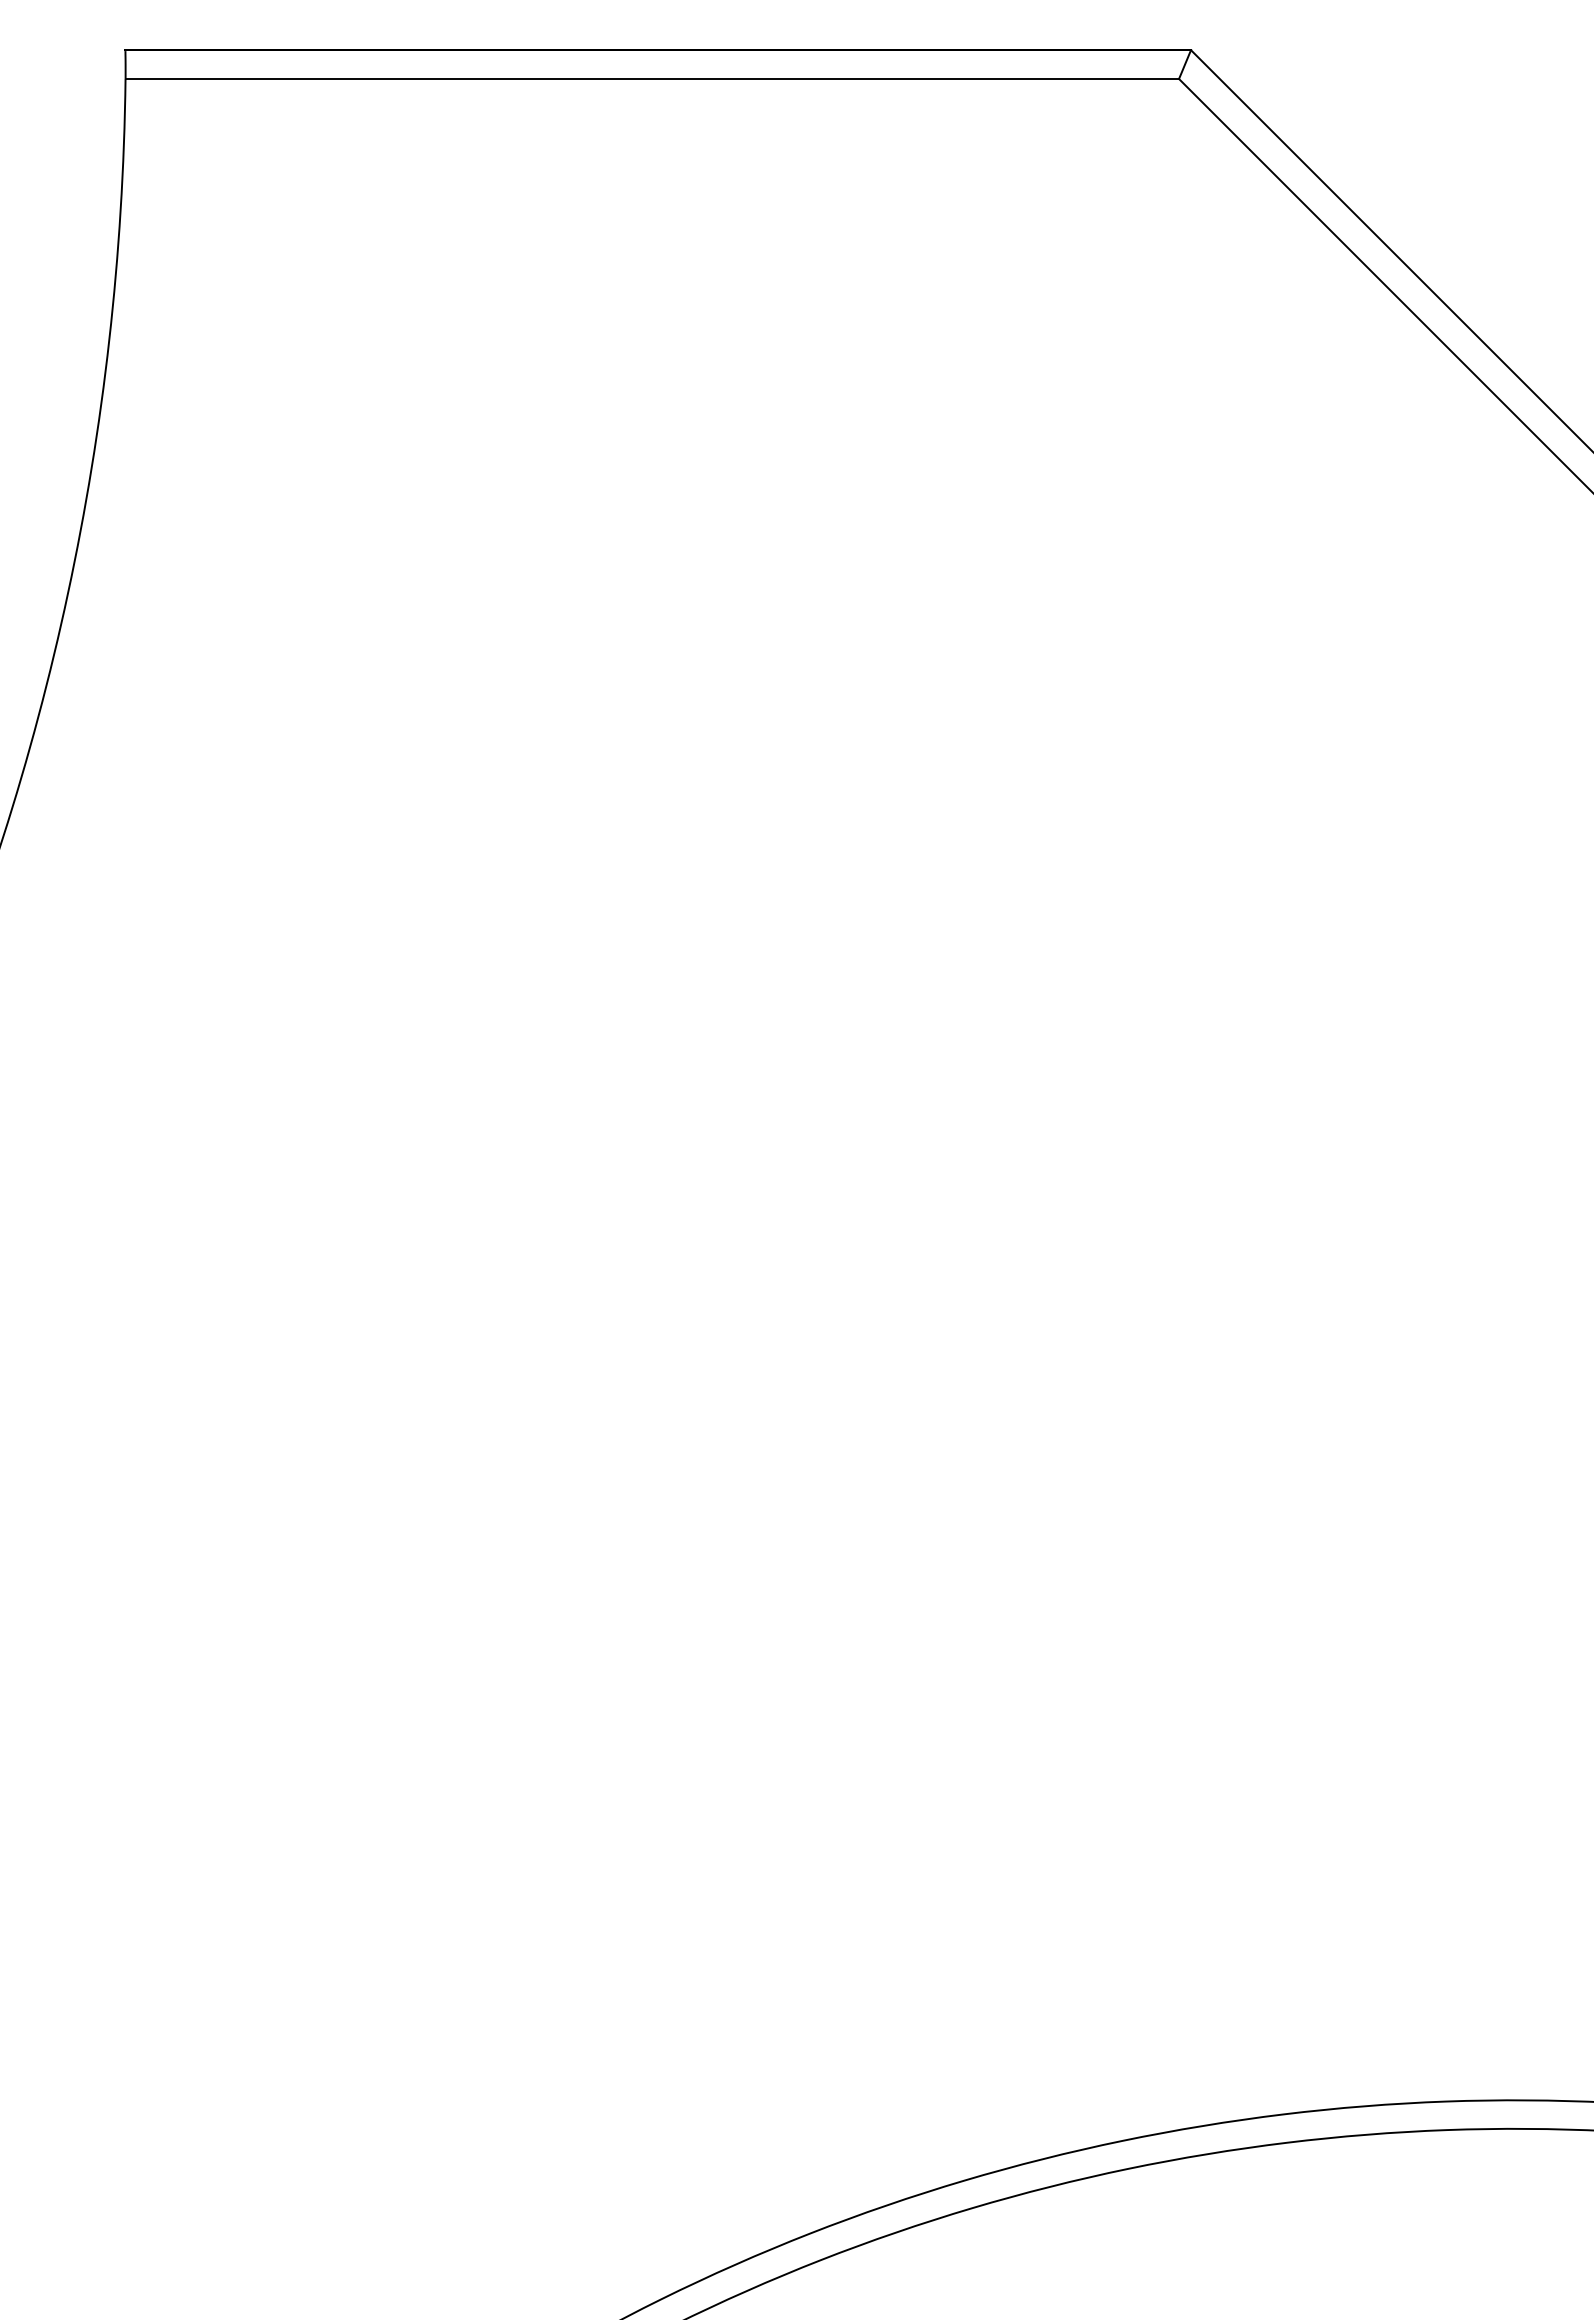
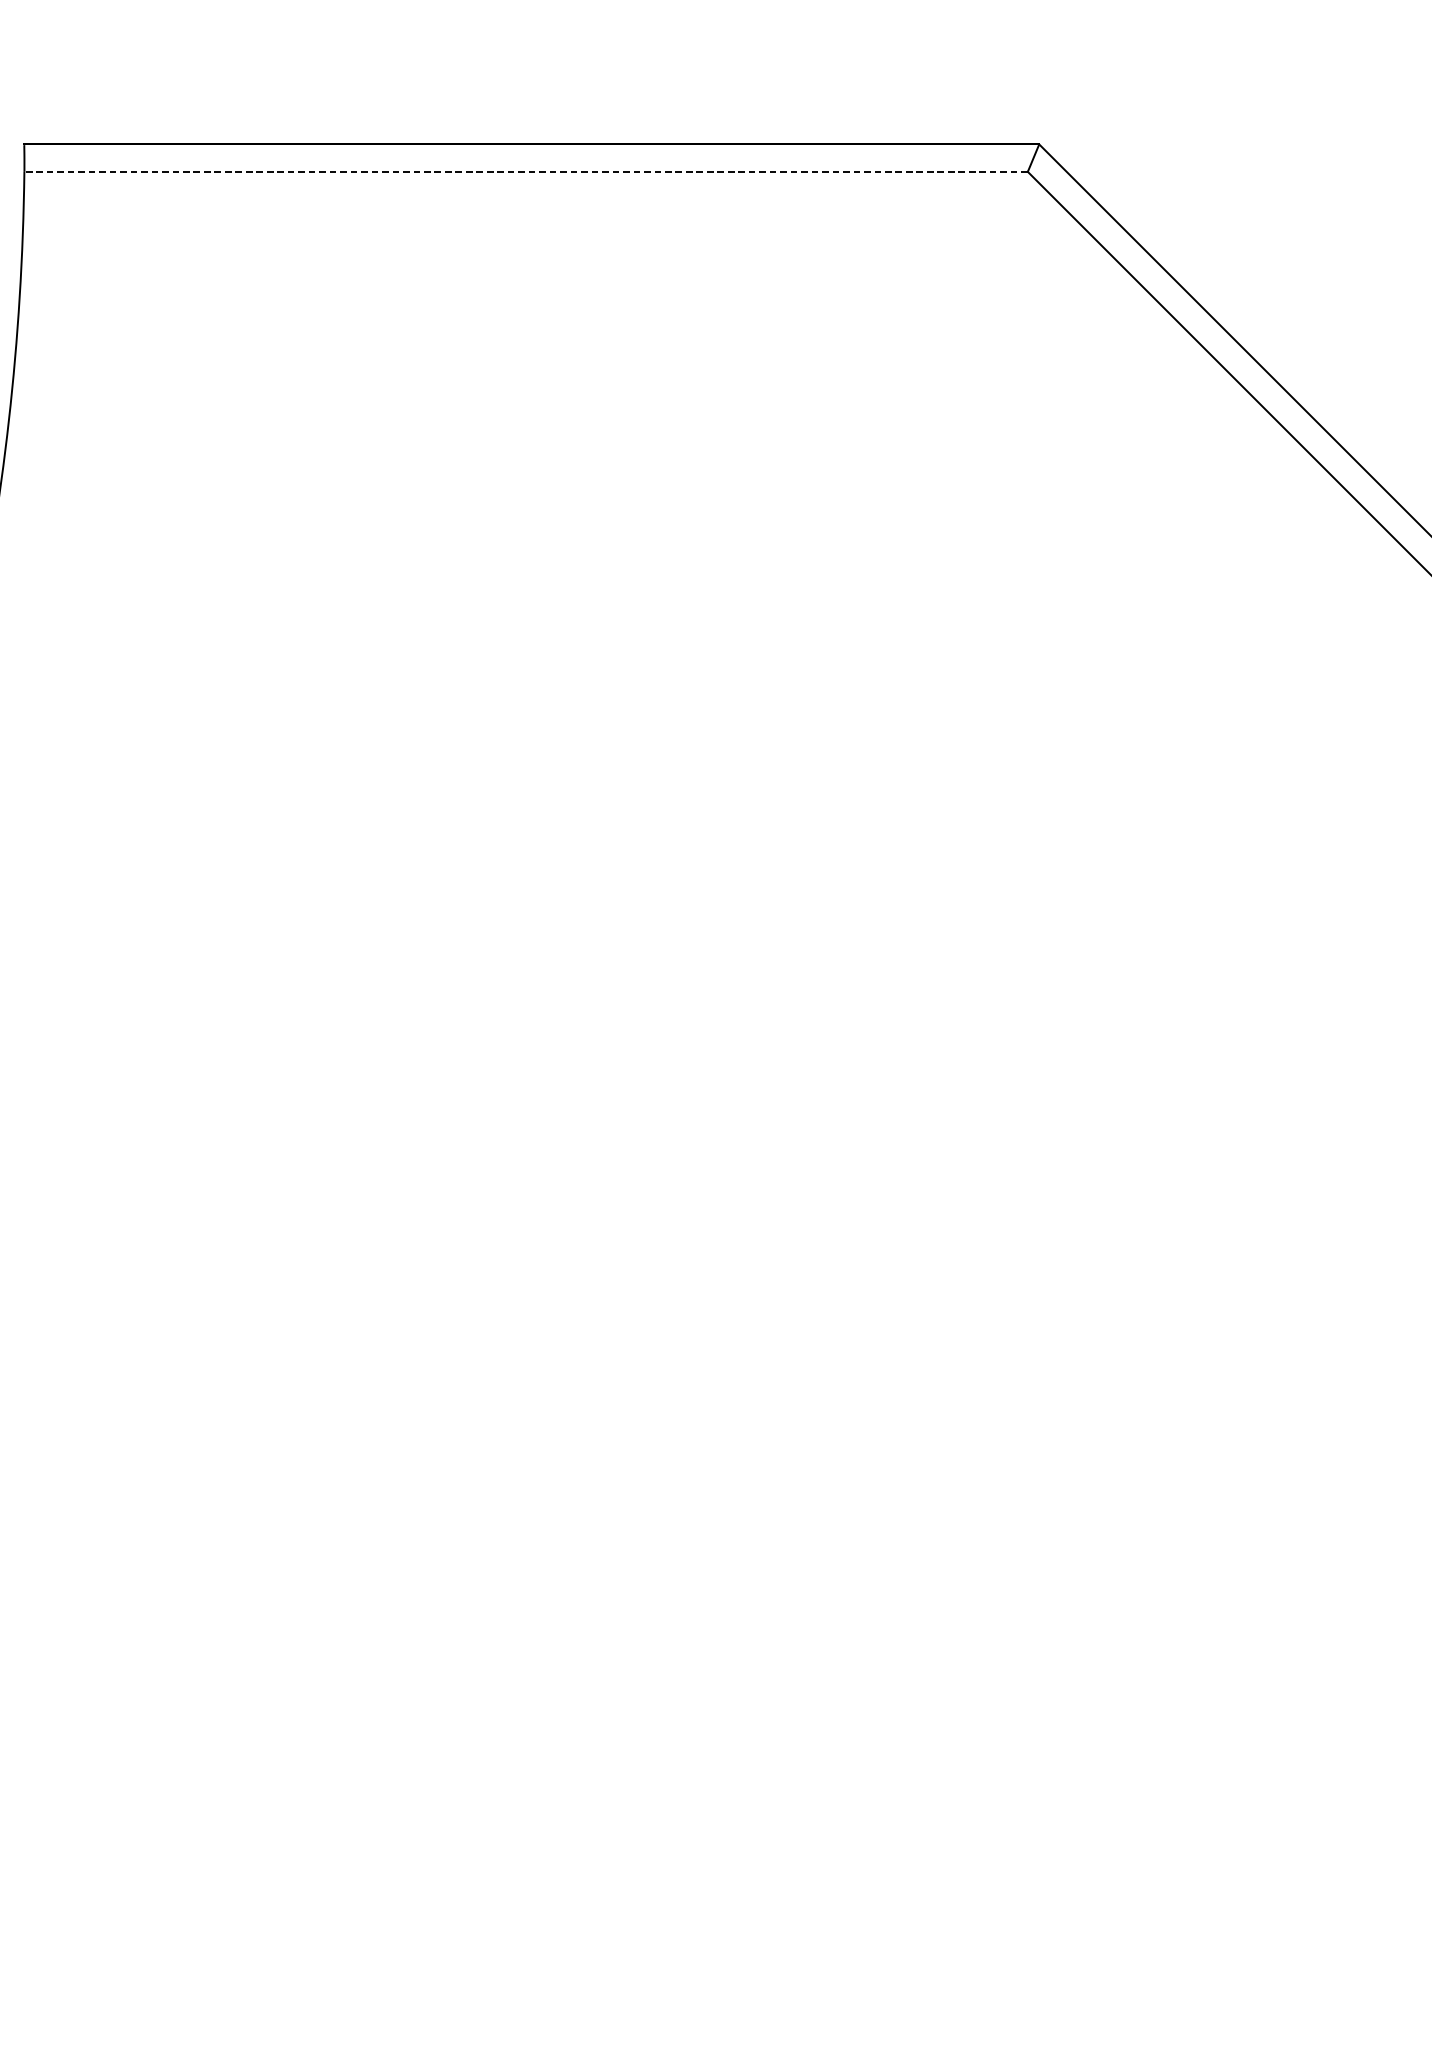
line: (652, 79) -> (526, 172), solid -> dashed

